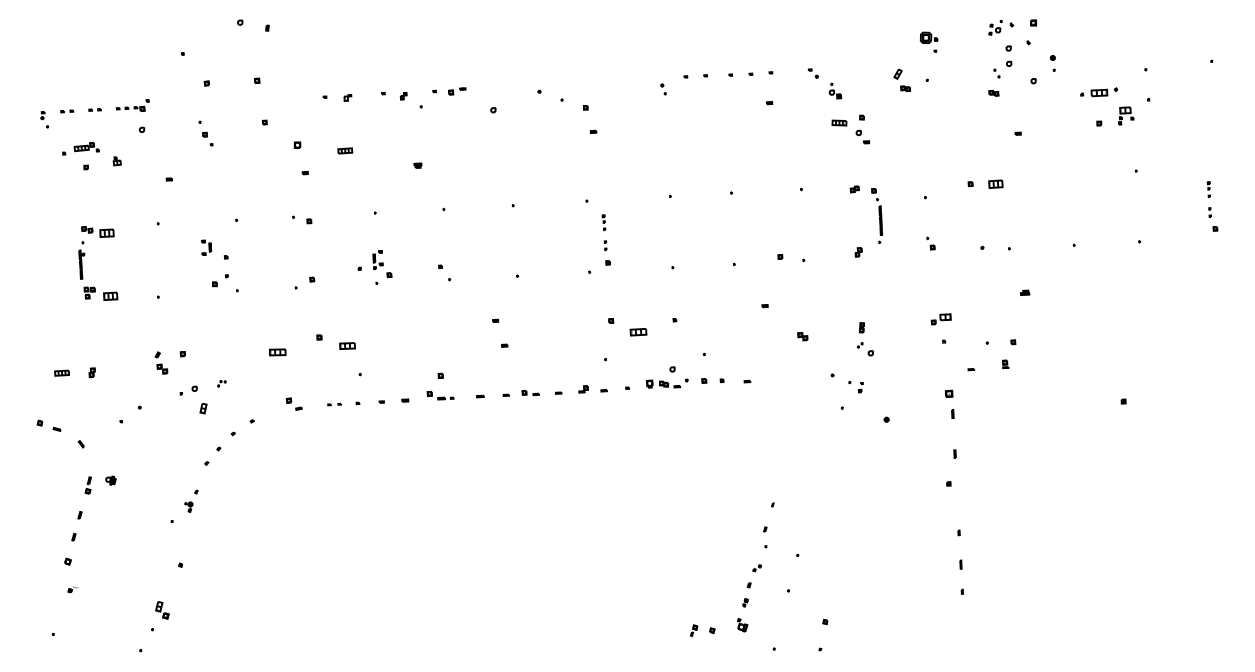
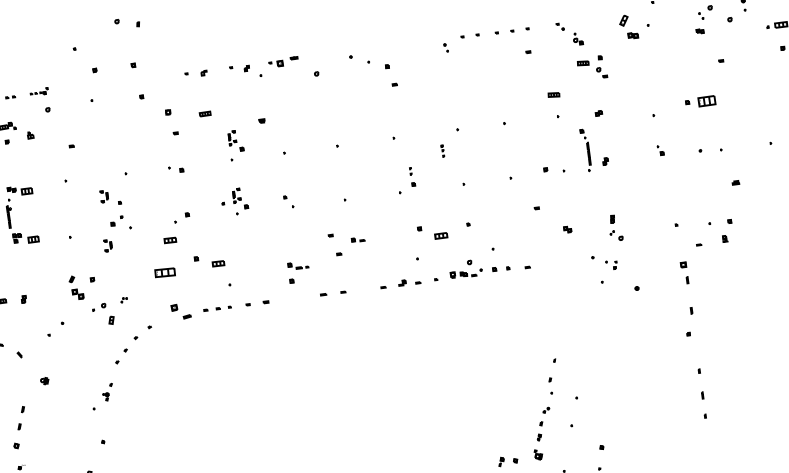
part: (902, 79) -> (629, 26), size x1.4
part: (457, 91) -> (287, 61), size x1.6
part: (132, 105) -> (39, 91), size x0.7
part: (207, 138) -> (98, 112), removed
part: (798, 160) -> (553, 94), added
part: (995, 183) -> (706, 100), size x1.6
part: (382, 189) -> (236, 141), added
part: (877, 215) -> (586, 150), moved
part: (603, 222) -> (442, 151), moved
part: (287, 310) -> (170, 240), added
part: (206, 311) -> (108, 245), added
part: (940, 319) -> (672, 208), removed
part: (277, 352) -> (165, 272), size x1.6
part: (161, 362) -> (76, 287), size x1.4
part: (530, 392) -> (358, 239), moved
part: (440, 395) -> (298, 265), moved
part: (293, 403) -> (180, 311), size x1.6
part: (334, 404) -> (211, 309), size x1.6
part: (87, 485) -> (26, 386), removed

